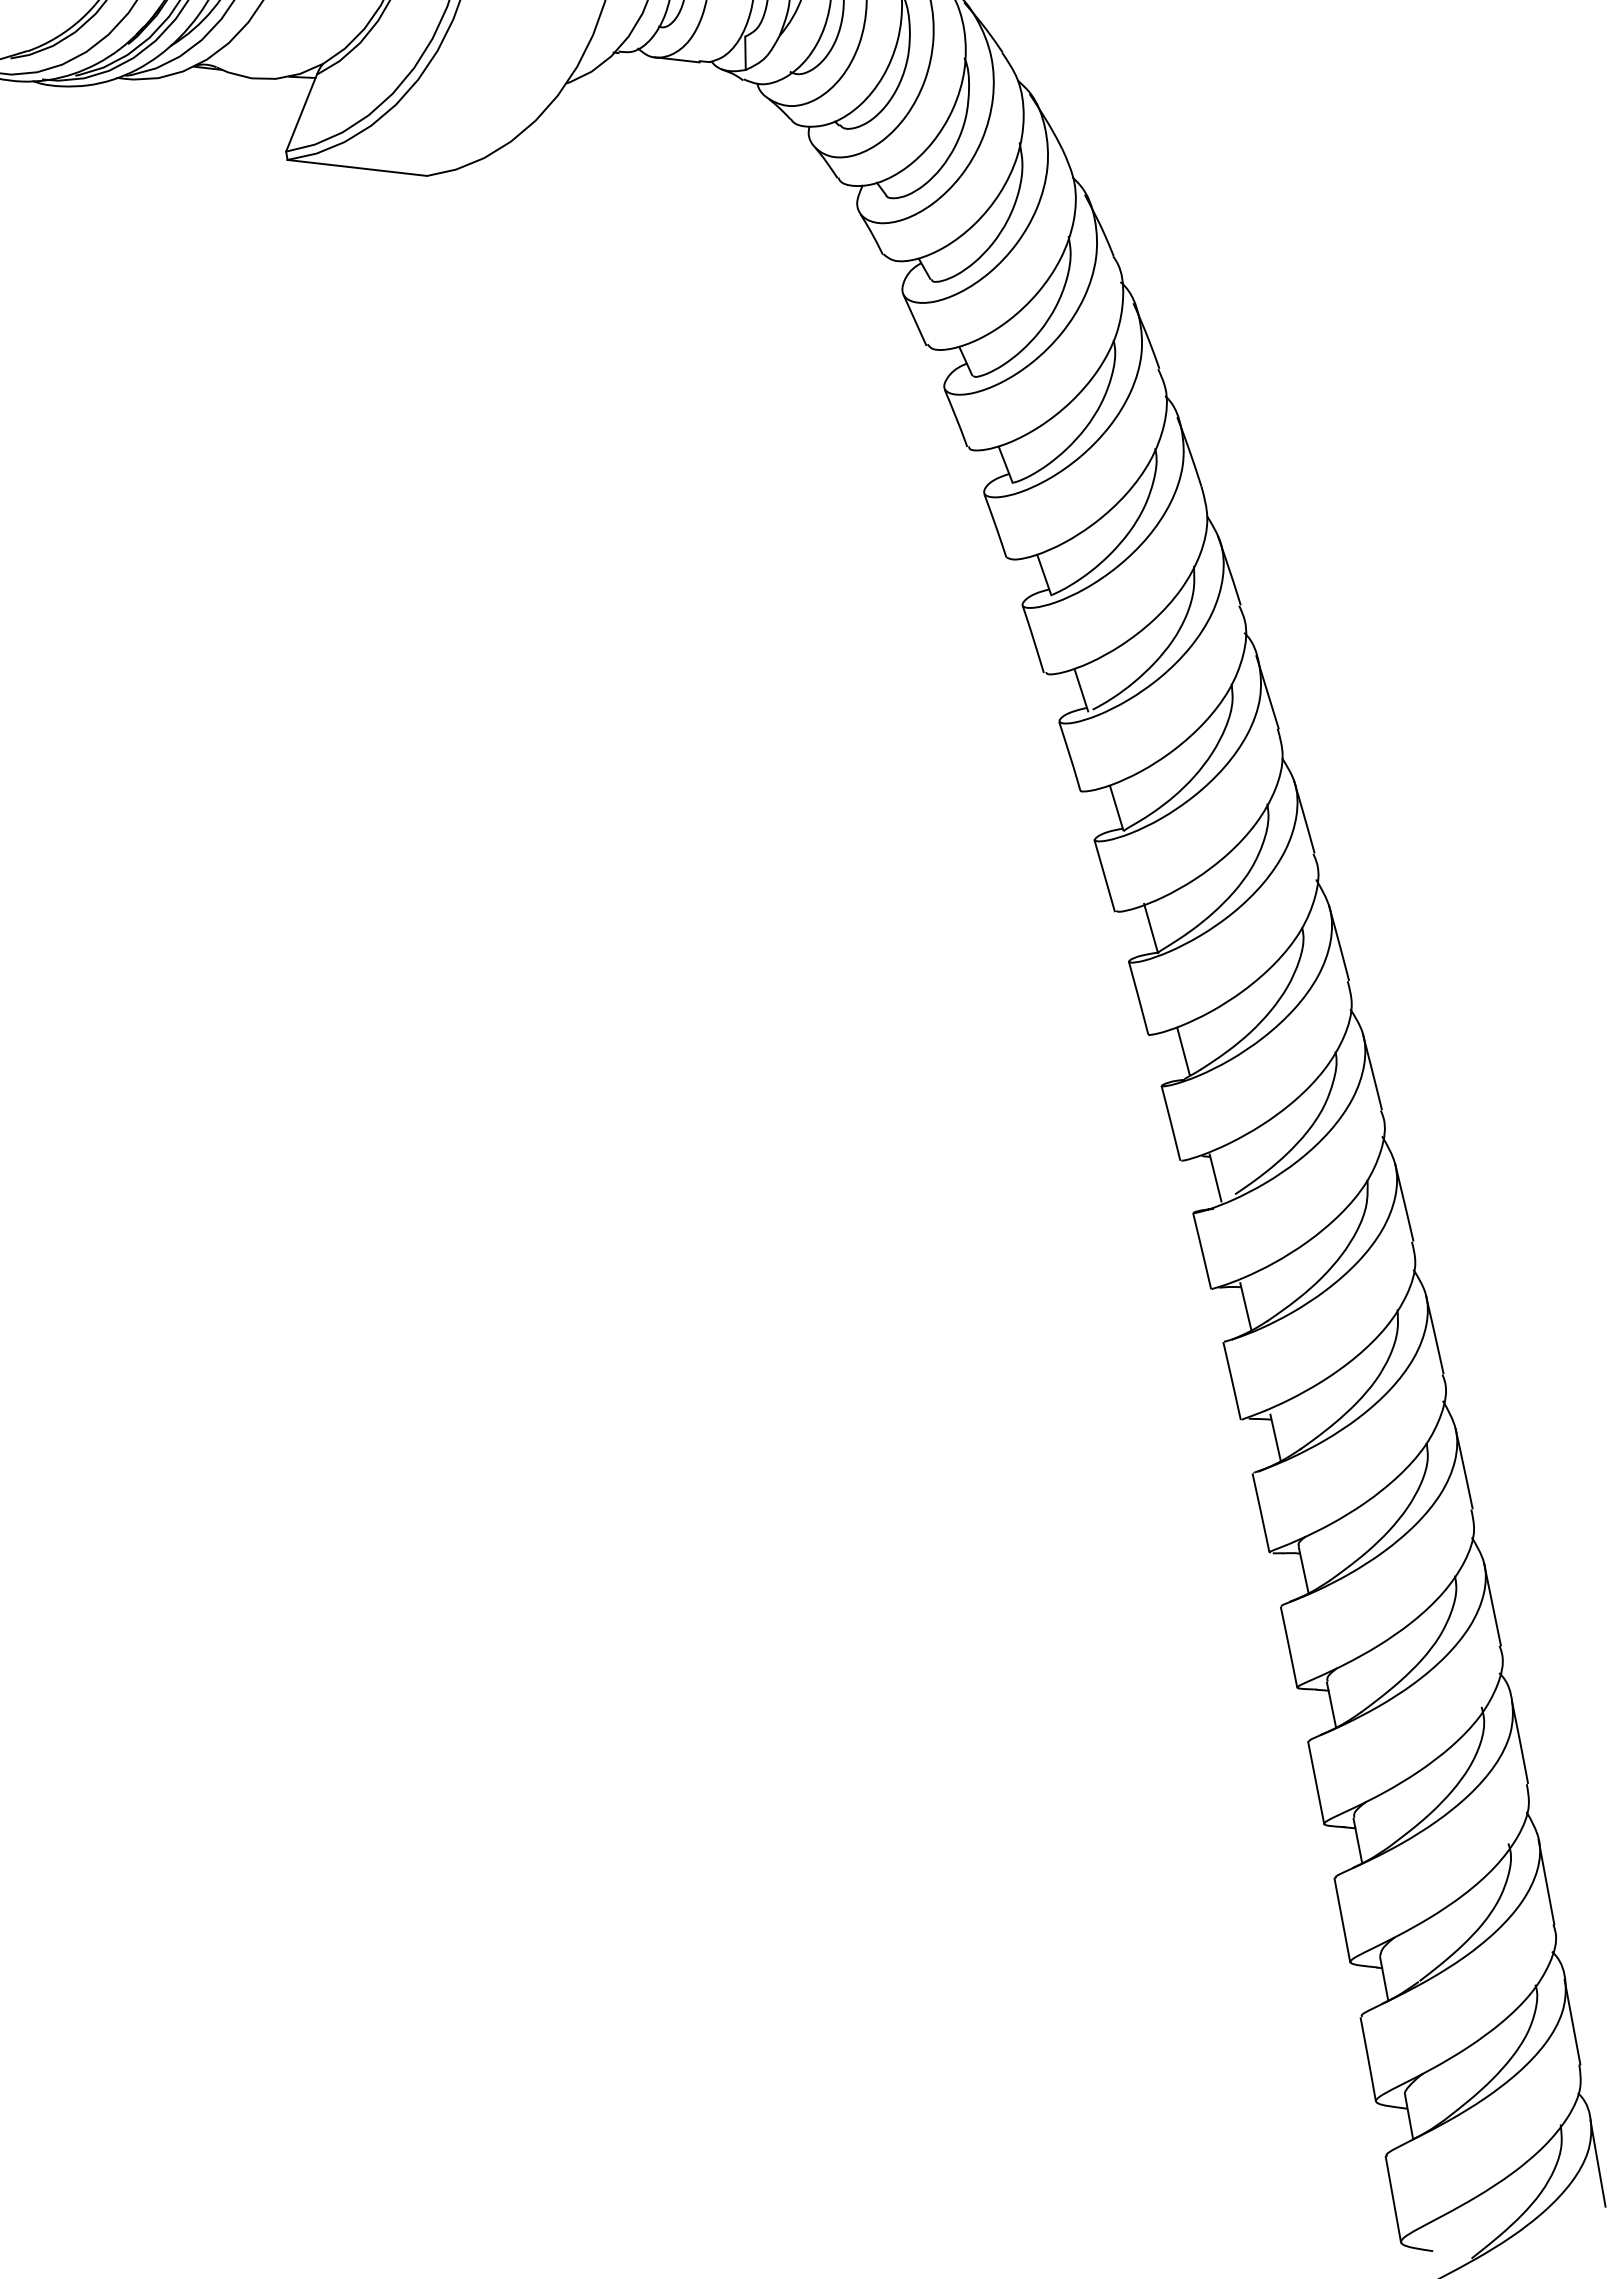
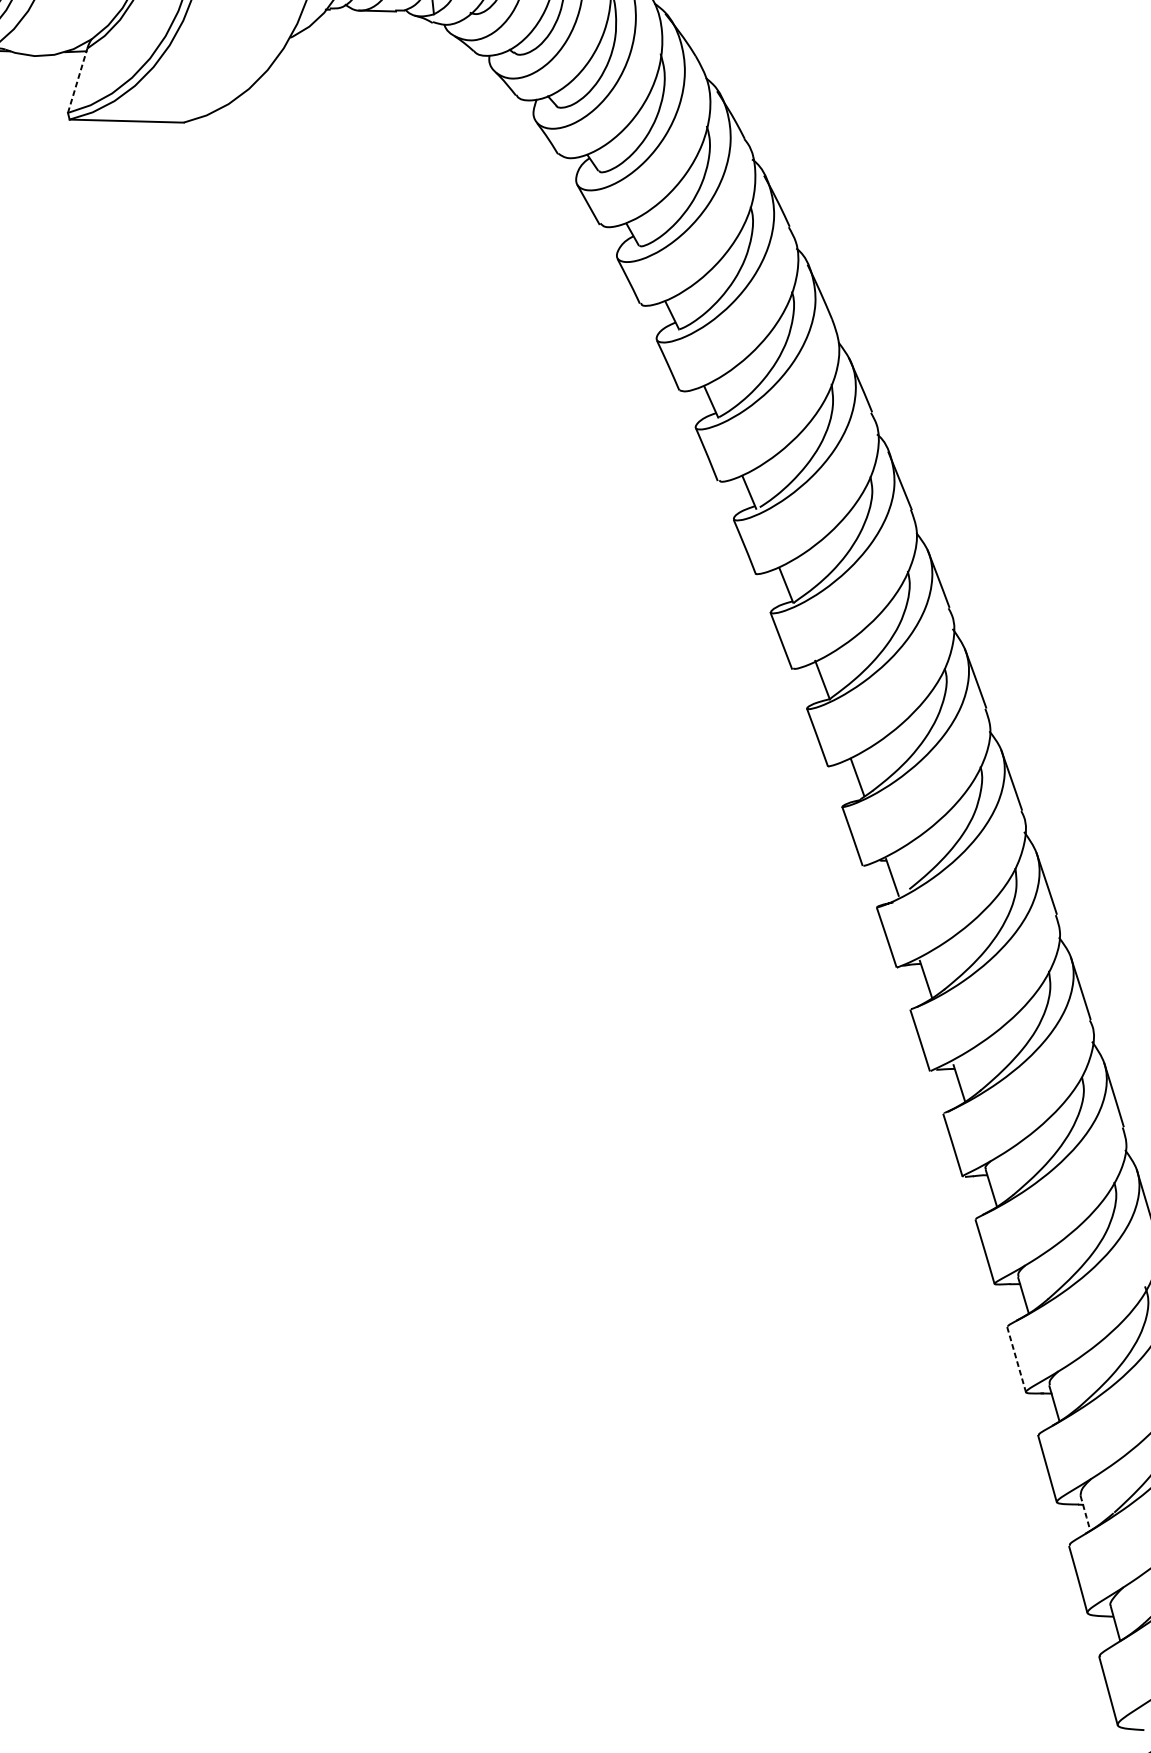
line: (301, 112) -> (77, 80), solid -> dashed
line: (1316, 1782) -> (1016, 1359), solid -> dashed
line: (1384, 1979) -> (1085, 1513), solid -> dashed

